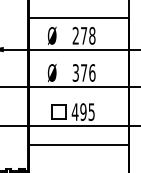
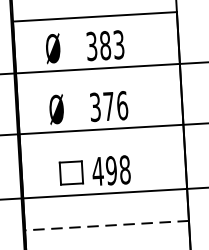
text: (83, 35) -> (104, 45), 278 -> 383
text: (91, 111) -> (124, 168), 495 -> 498
line: (78, 145) -> (106, 225), solid -> dashed

